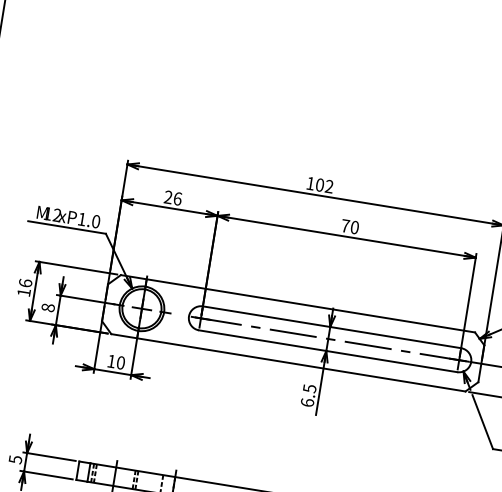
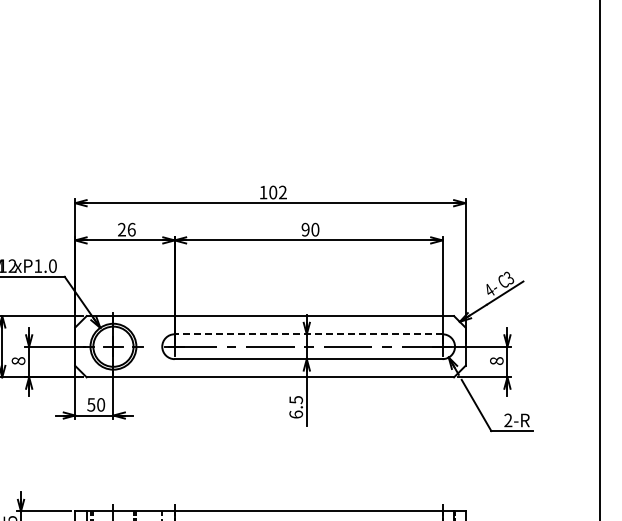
text: (345, 225) -> (305, 229), 70 -> 90
line: (331, 327) -> (308, 334), solid -> dashed
text: (111, 361) -> (91, 404), 10 -> 50

